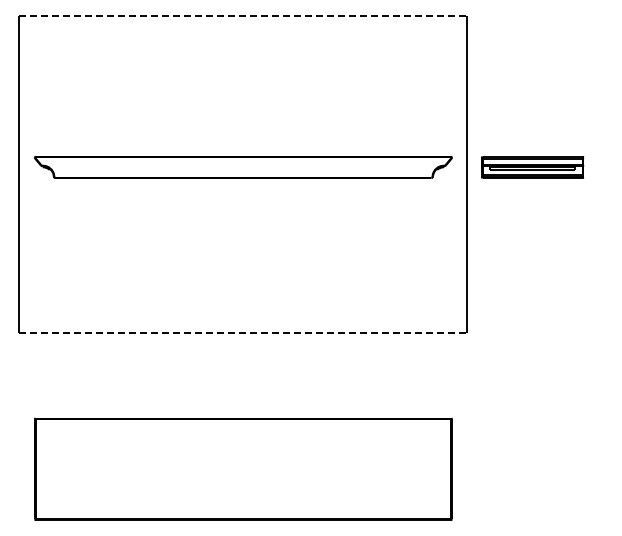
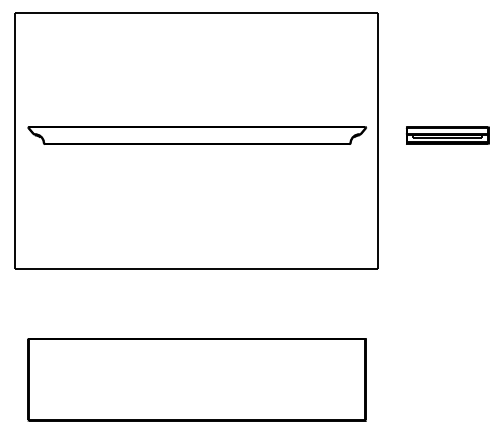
line: (243, 16) -> (197, 13), dashed -> solid
part: (532, 167) -> (447, 135), moved
line: (243, 332) -> (197, 269), dashed -> solid

